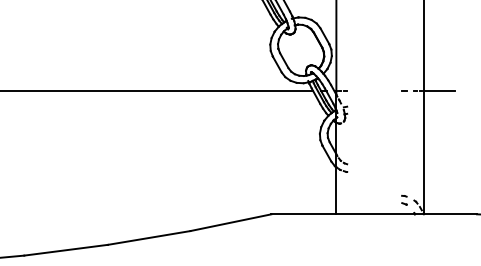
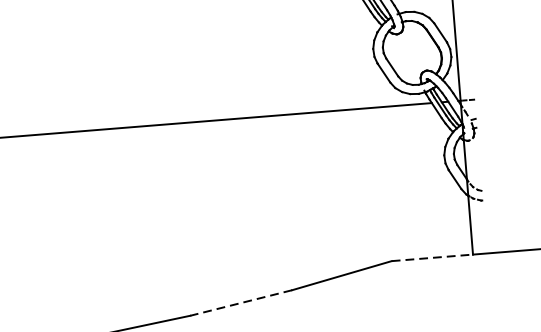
line: (304, 214) -> (433, 258), solid -> dashed
line: (149, 237) -> (241, 302), solid -> dashed

